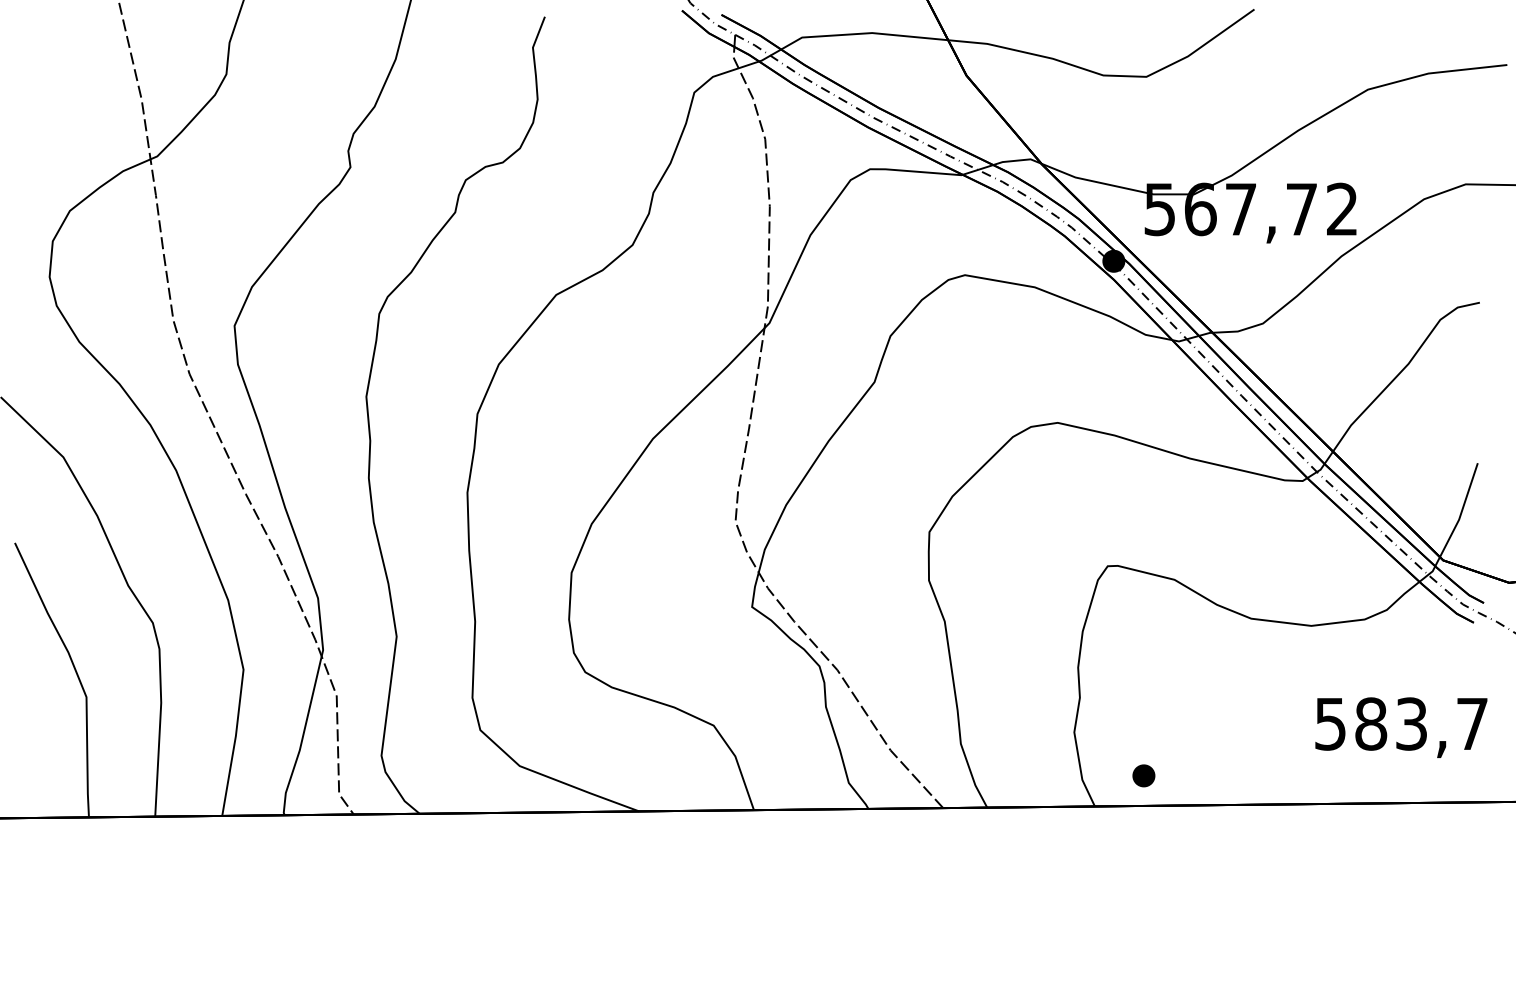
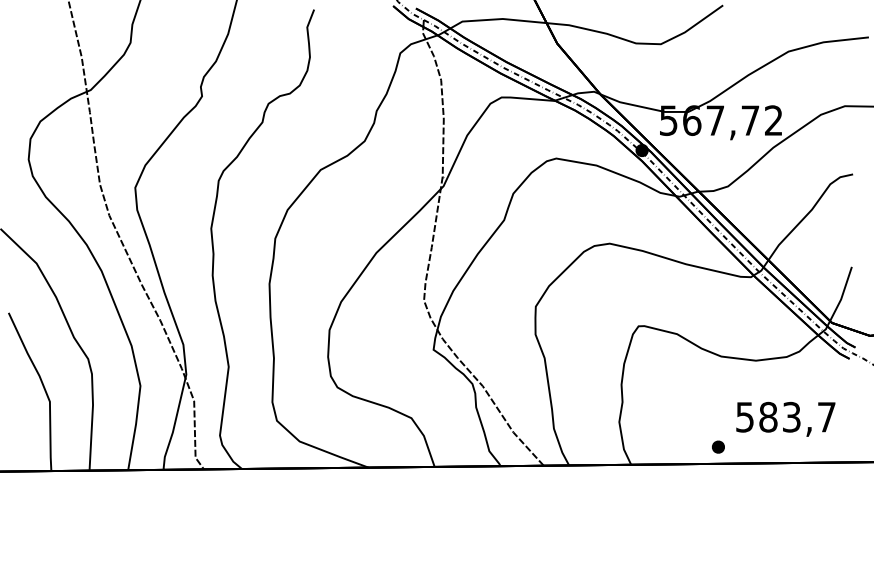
text: (1400, 726) -> (785, 418), moved
part: (1144, 774) -> (718, 446), moved

